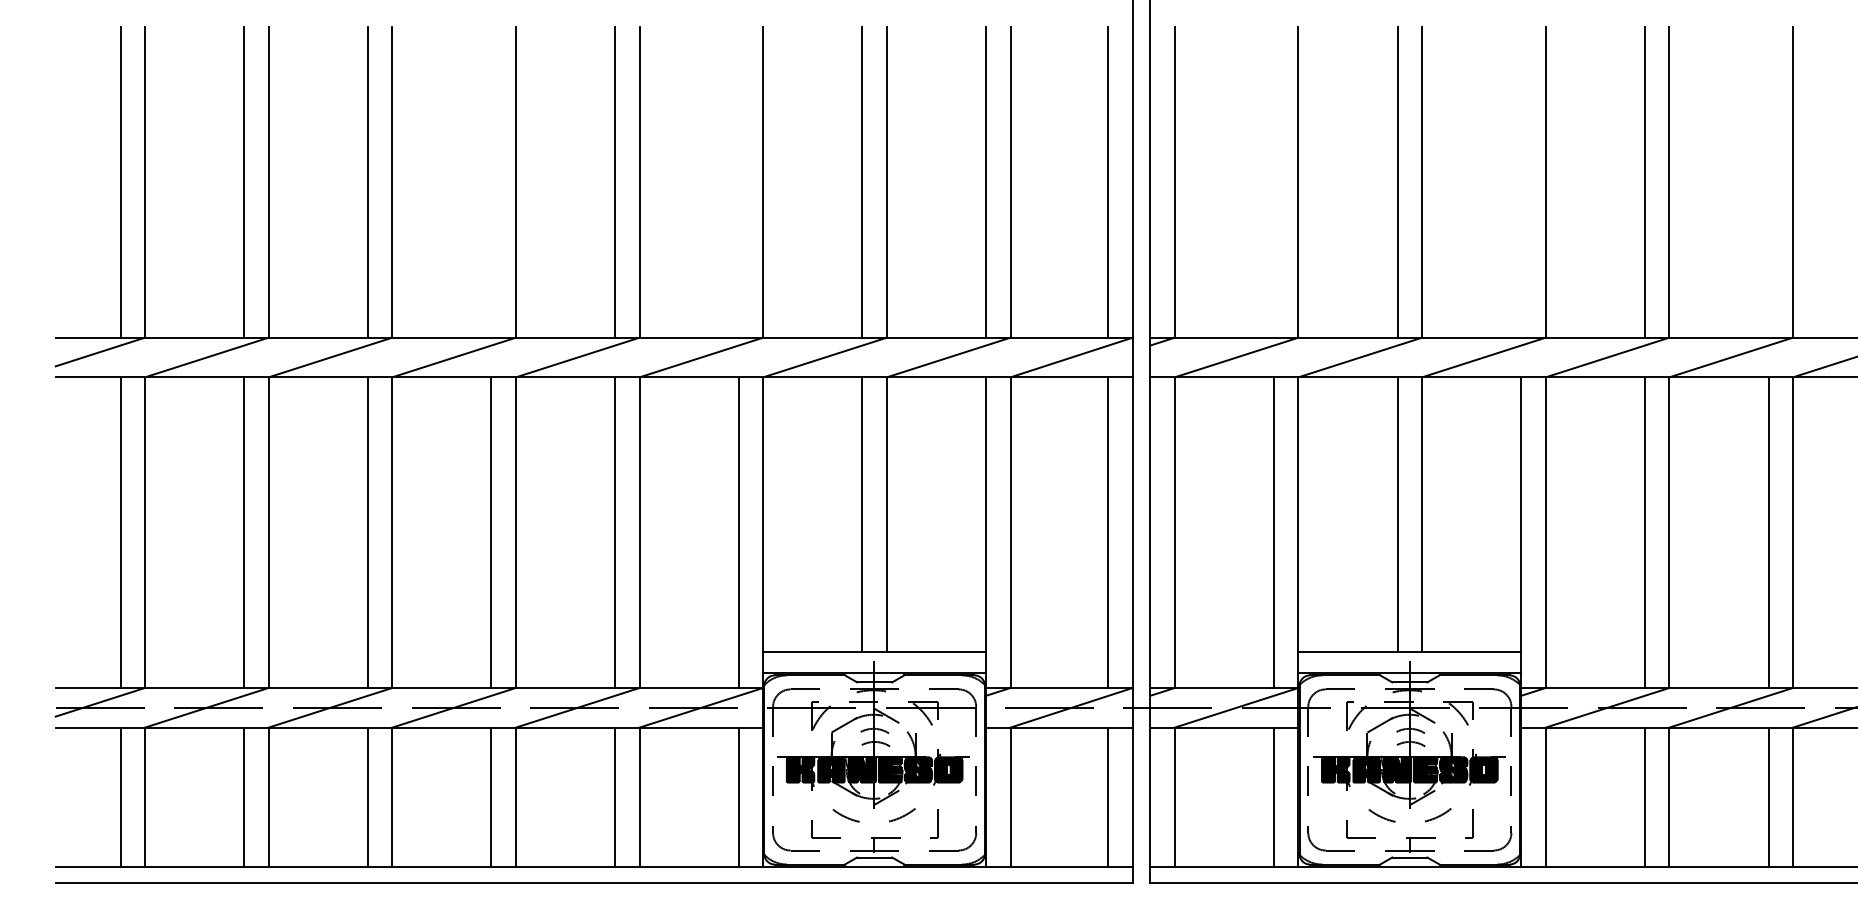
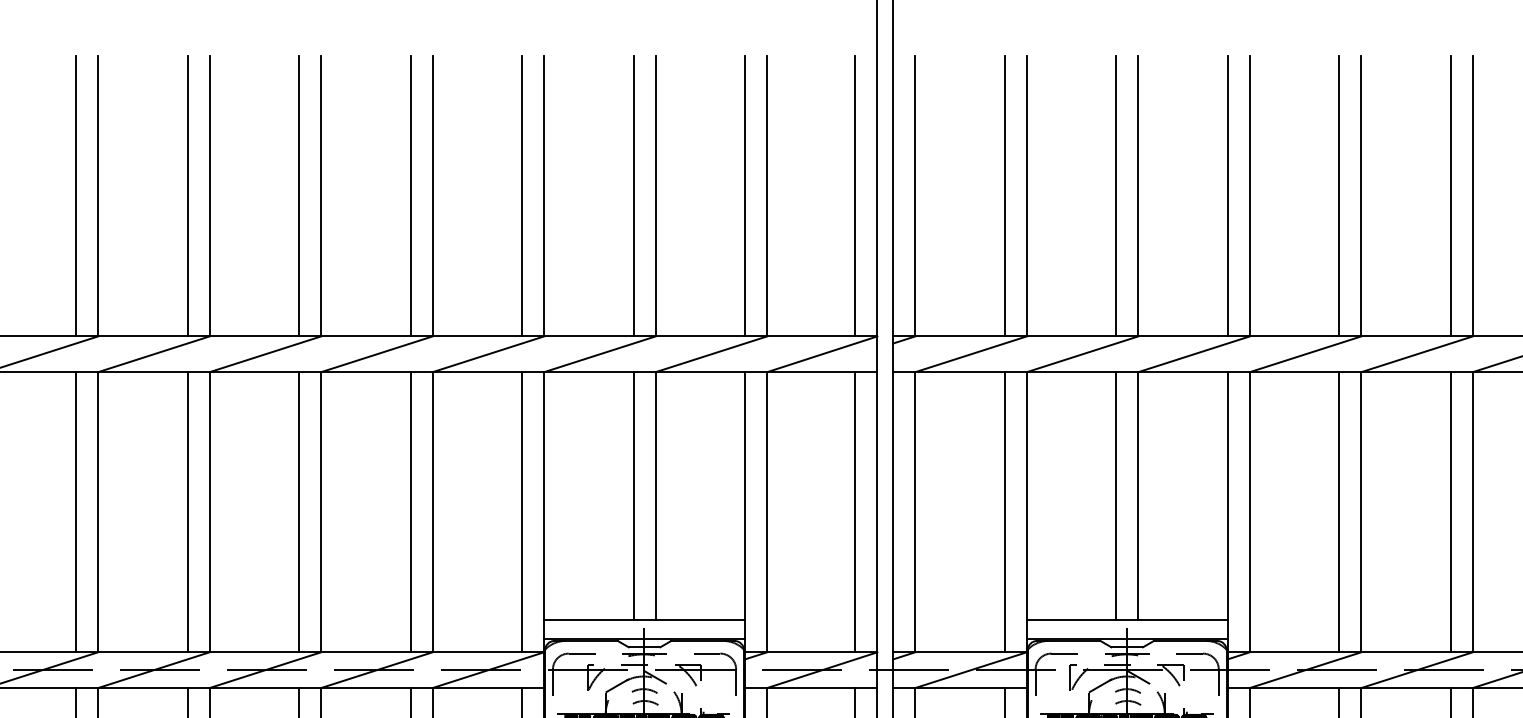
line: (491, 182) -> (299, 196), added
line: (738, 182) -> (521, 196), added
line: (1273, 182) -> (1004, 196), added
line: (1521, 182) -> (1227, 196), added
line: (1768, 182) -> (1450, 196), added

